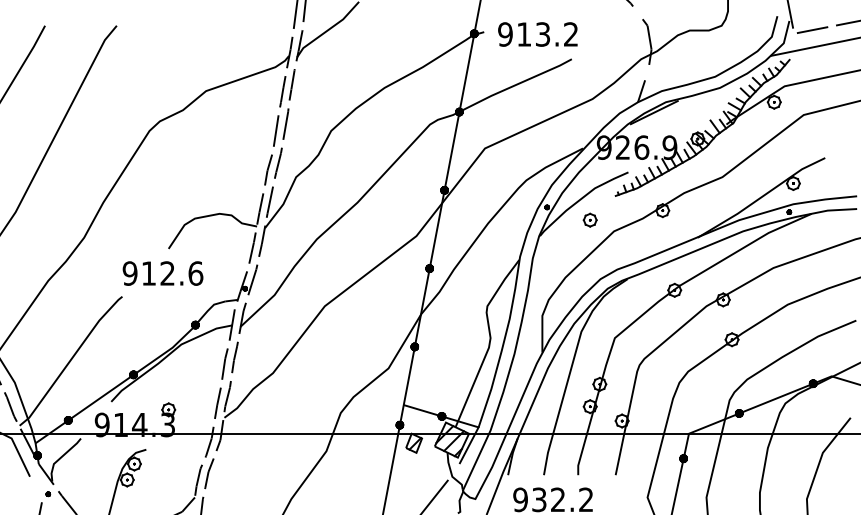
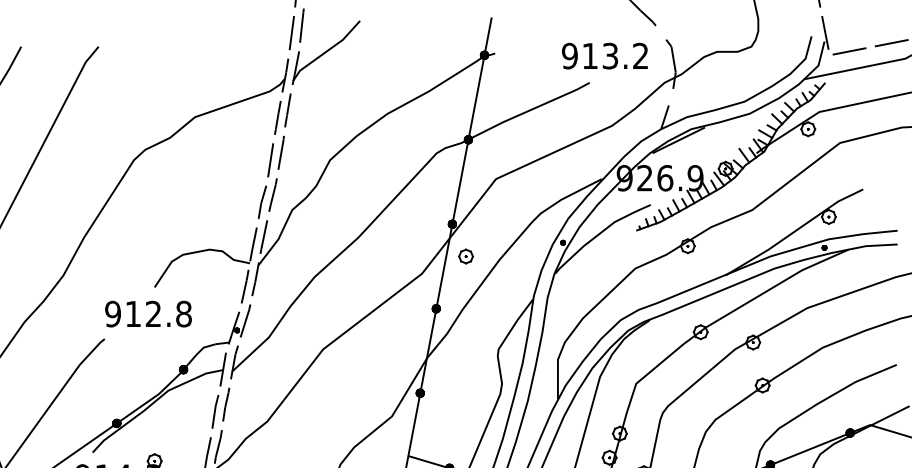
text: (537, 34) -> (604, 56), moved
part: (589, 219) -> (465, 255), moved
text: (195, 273) -> (183, 314), 912.6 -> 912.8

